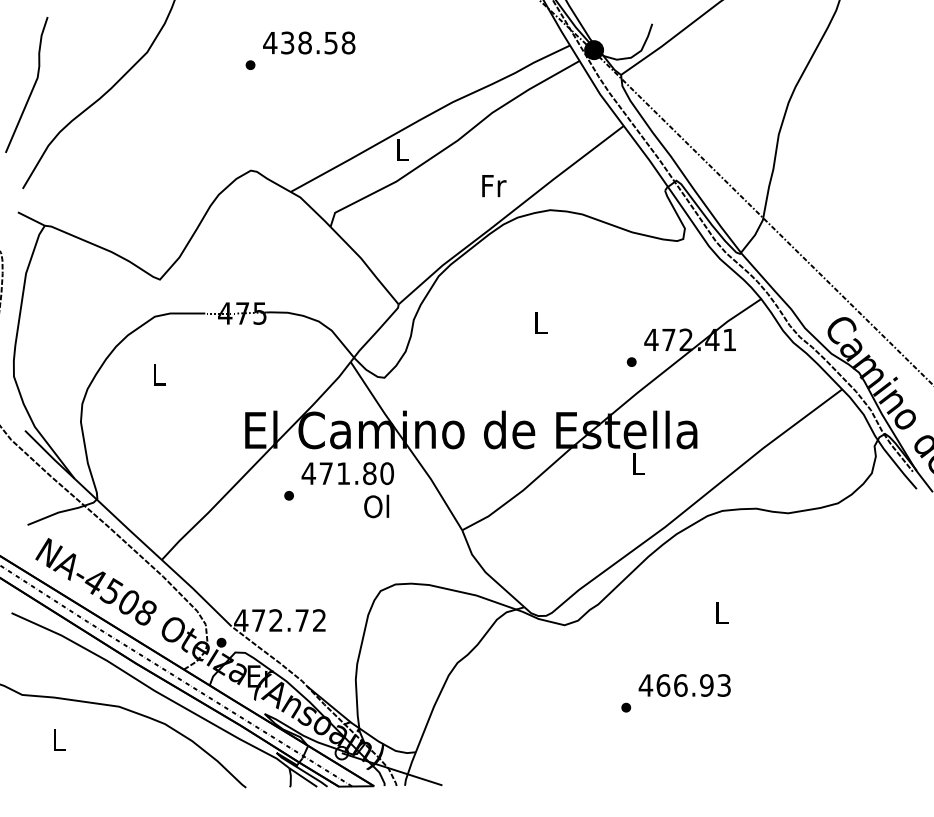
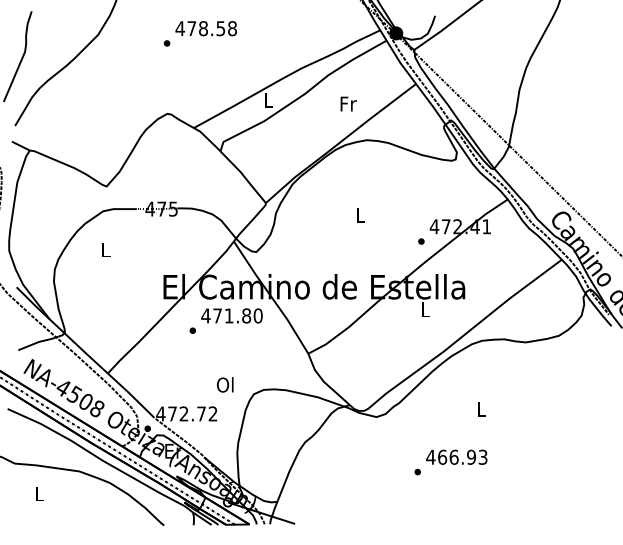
text: (287, 42) -> (191, 28), 438.58 -> 478.58
text: (493, 185) -> (348, 103), moved
text: (377, 505) -> (225, 384), moved

